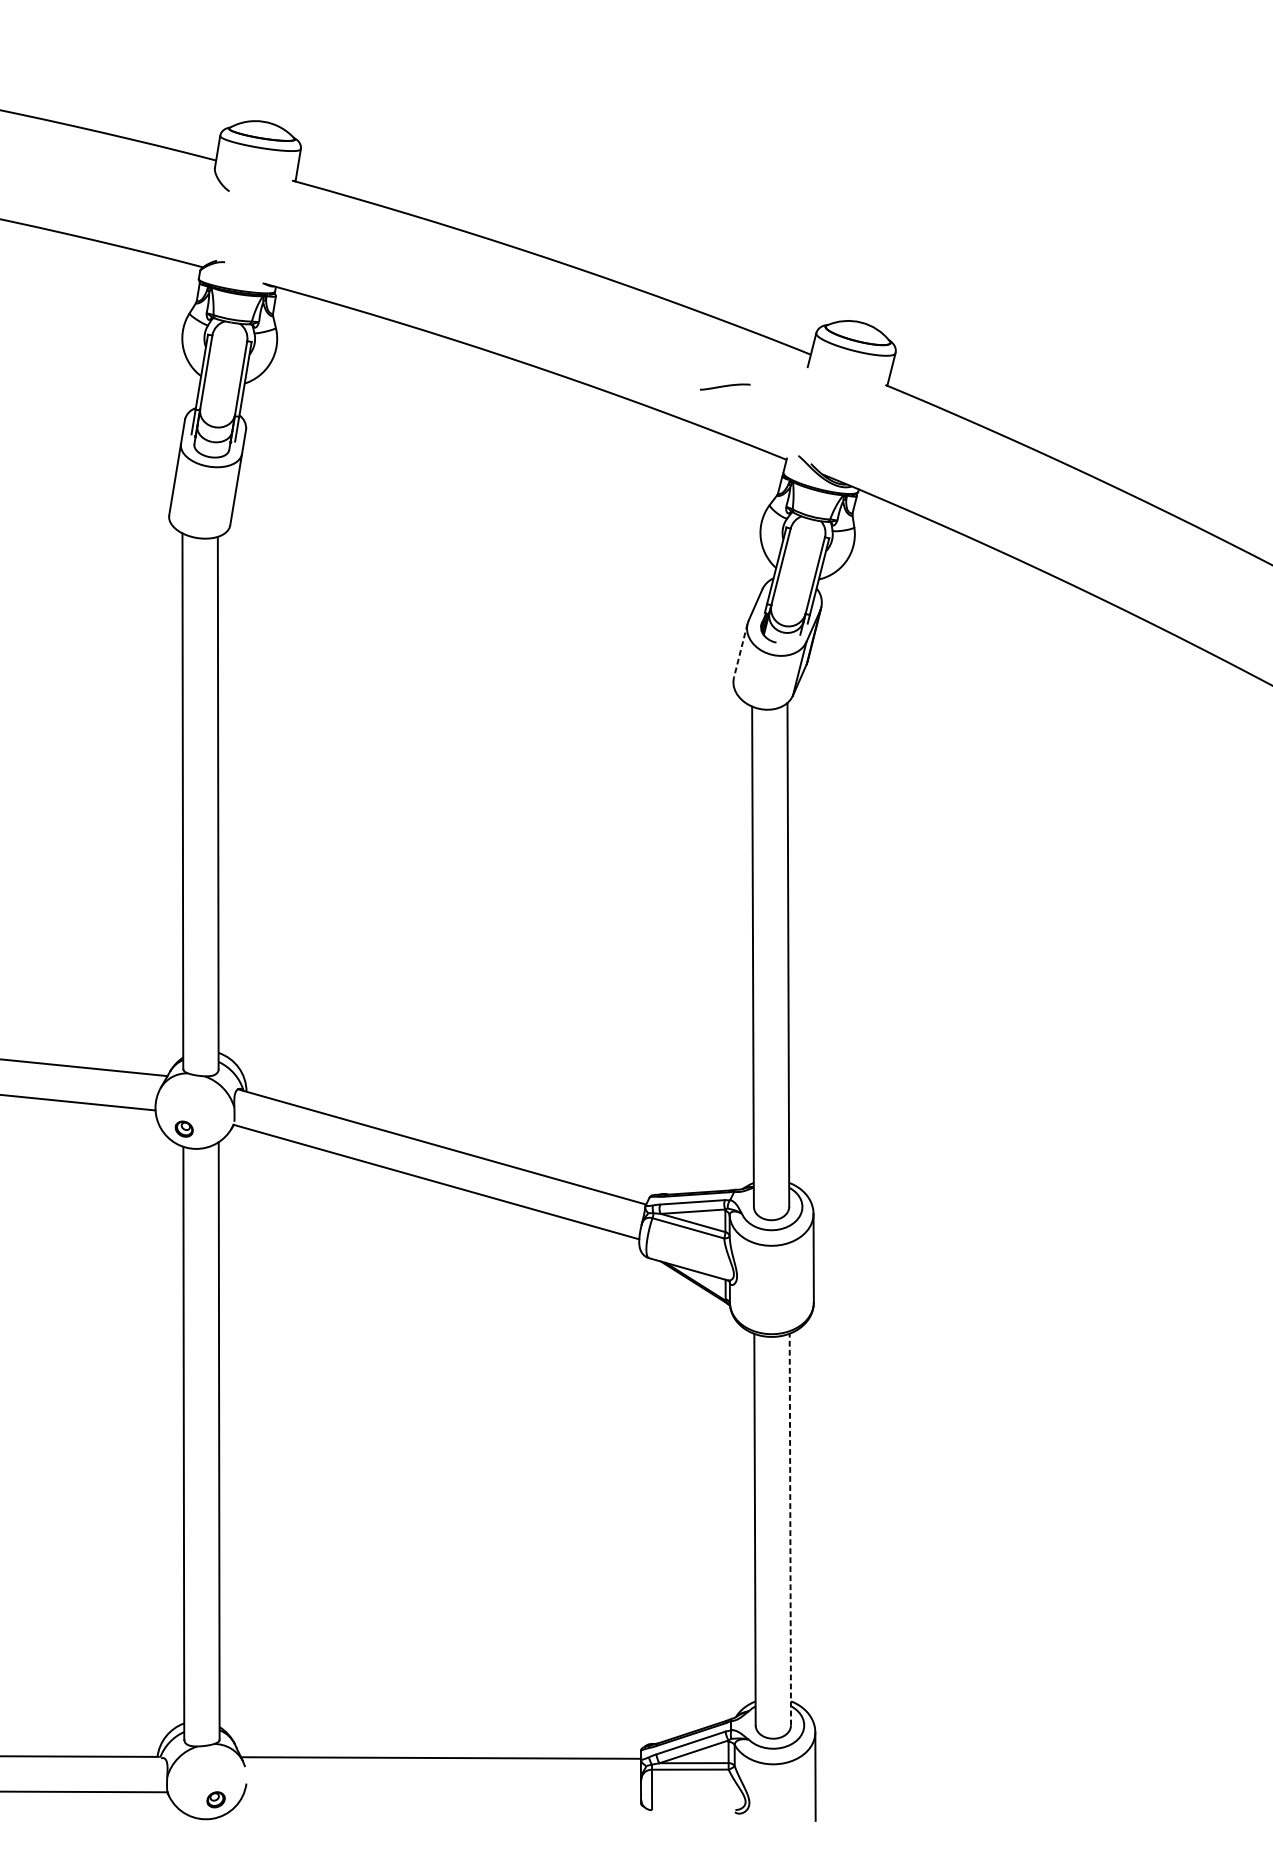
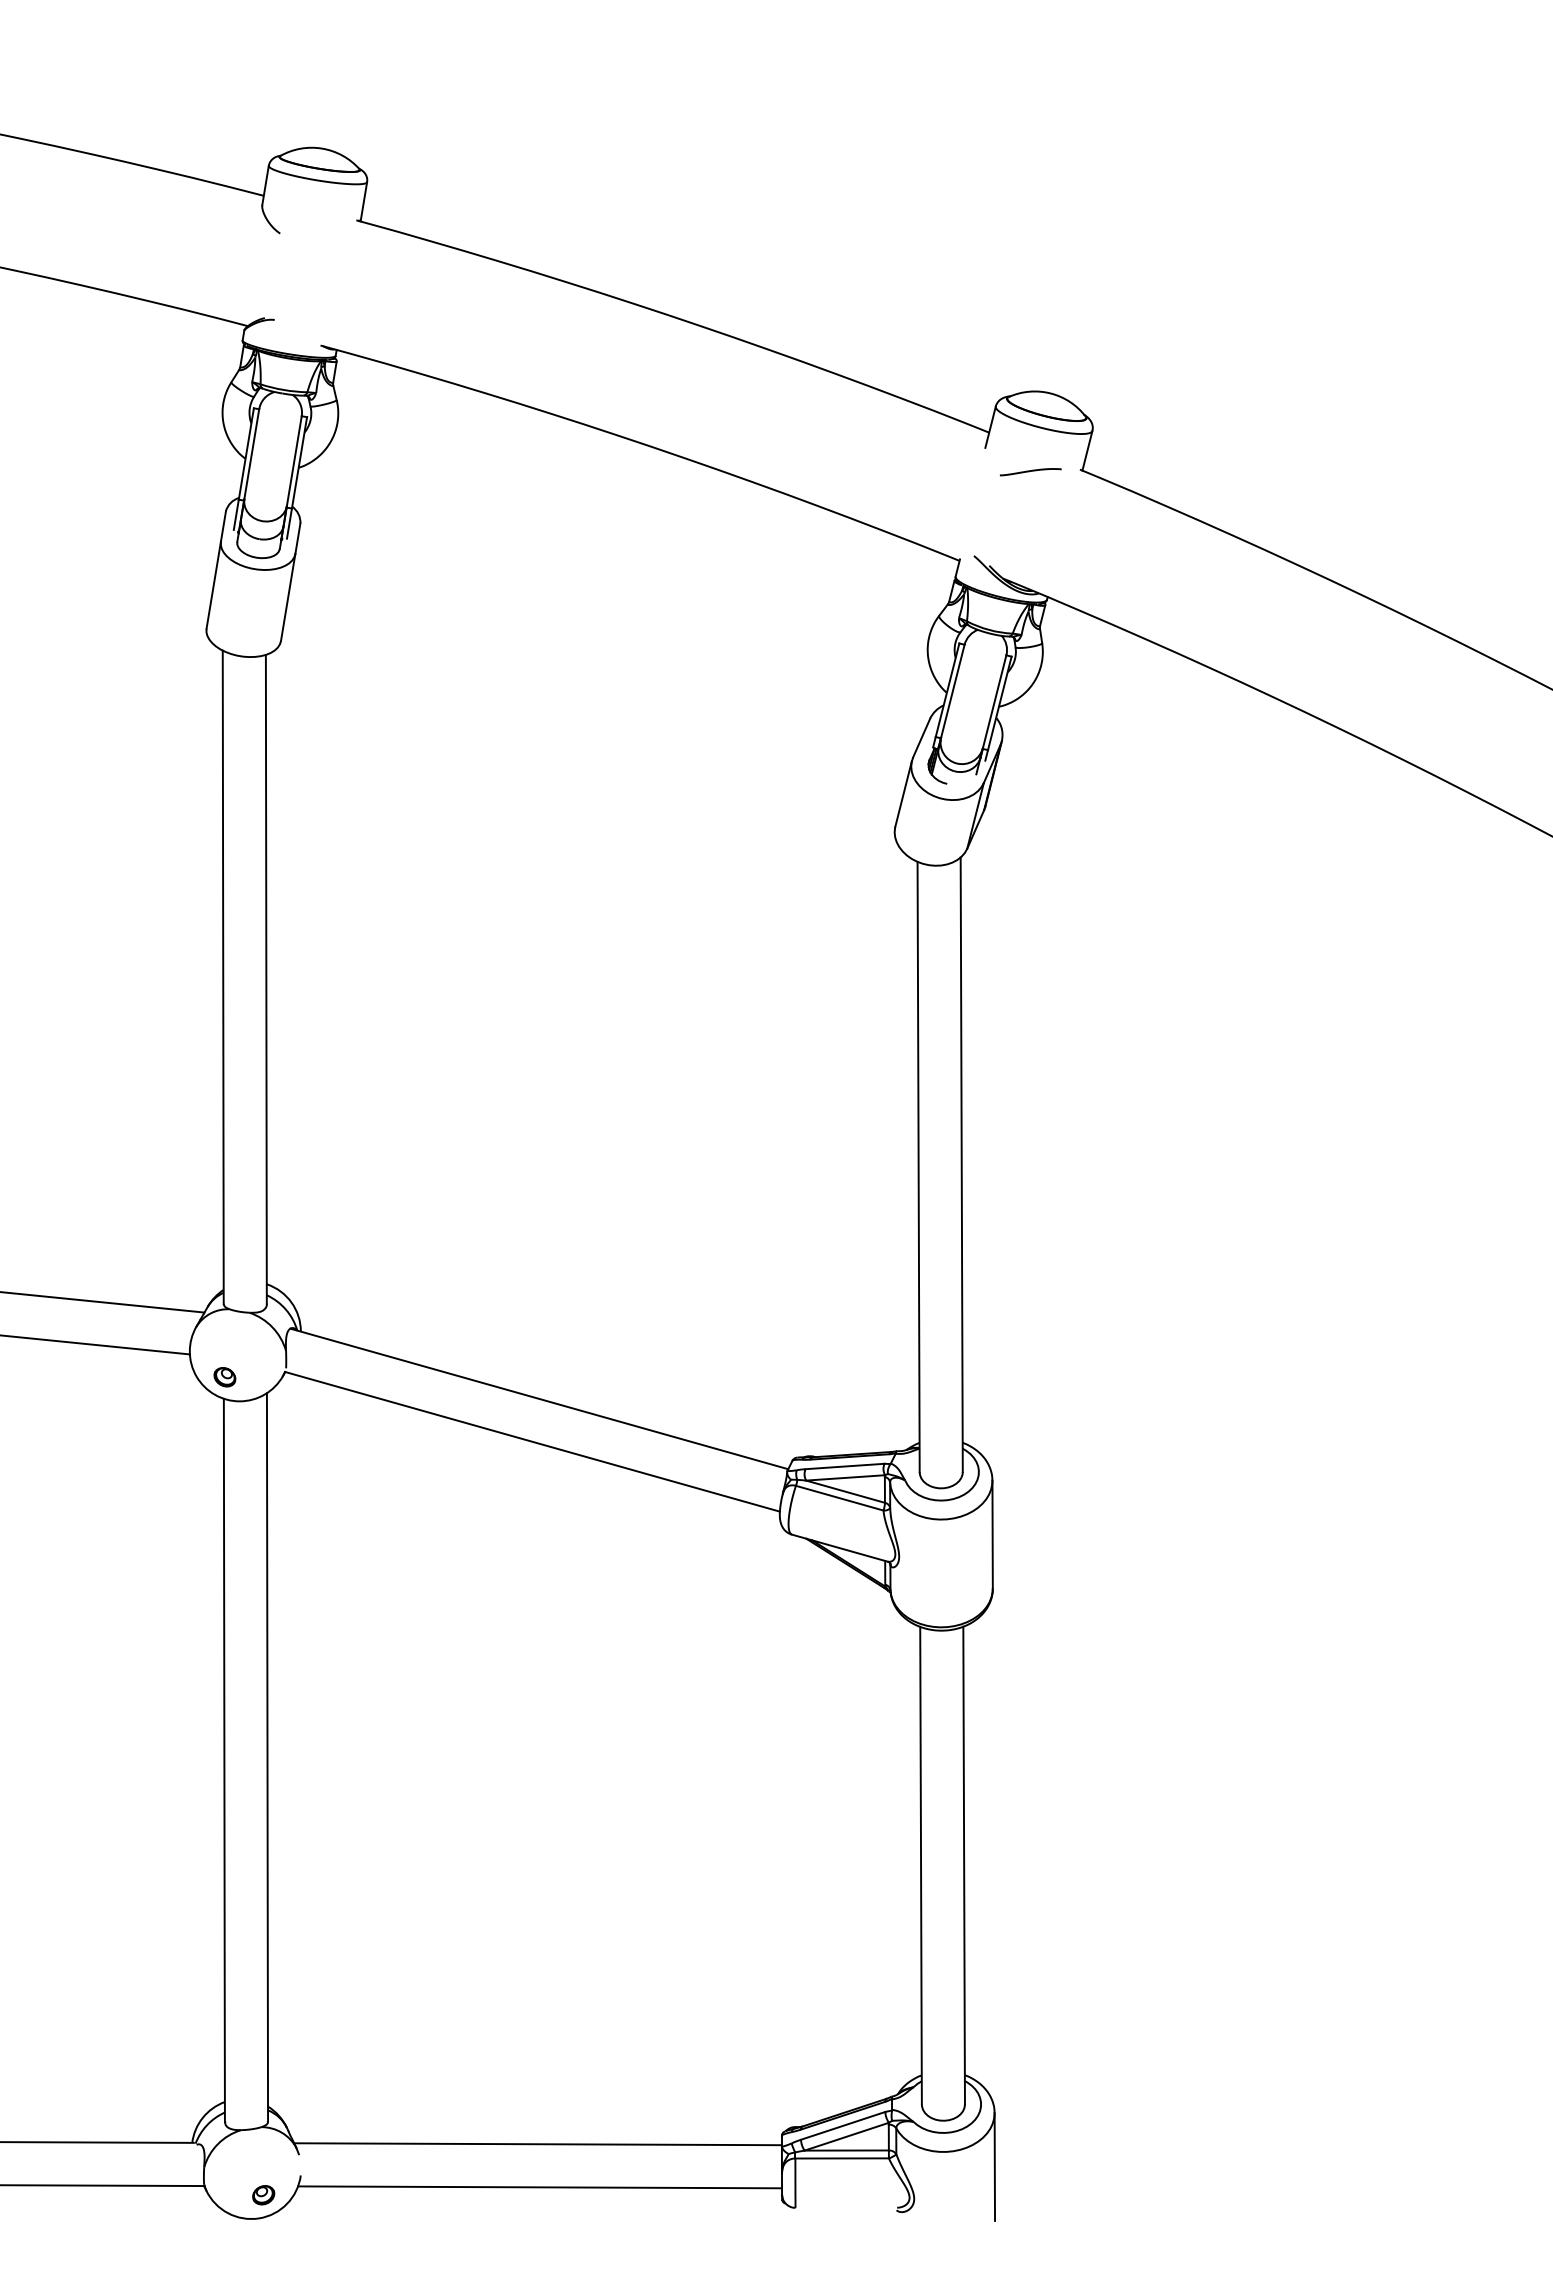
curve: (725, 386) -> (1030, 471), moved
line: (740, 650) -> (903, 793), dashed -> solid
line: (790, 1529) -> (964, 1865), dashed -> solid
line: (443, 1793) -> (540, 2187), added

